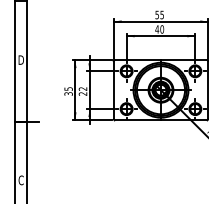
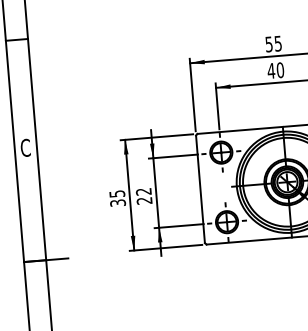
text: (20, 59) -> (24, 146), D -> C

